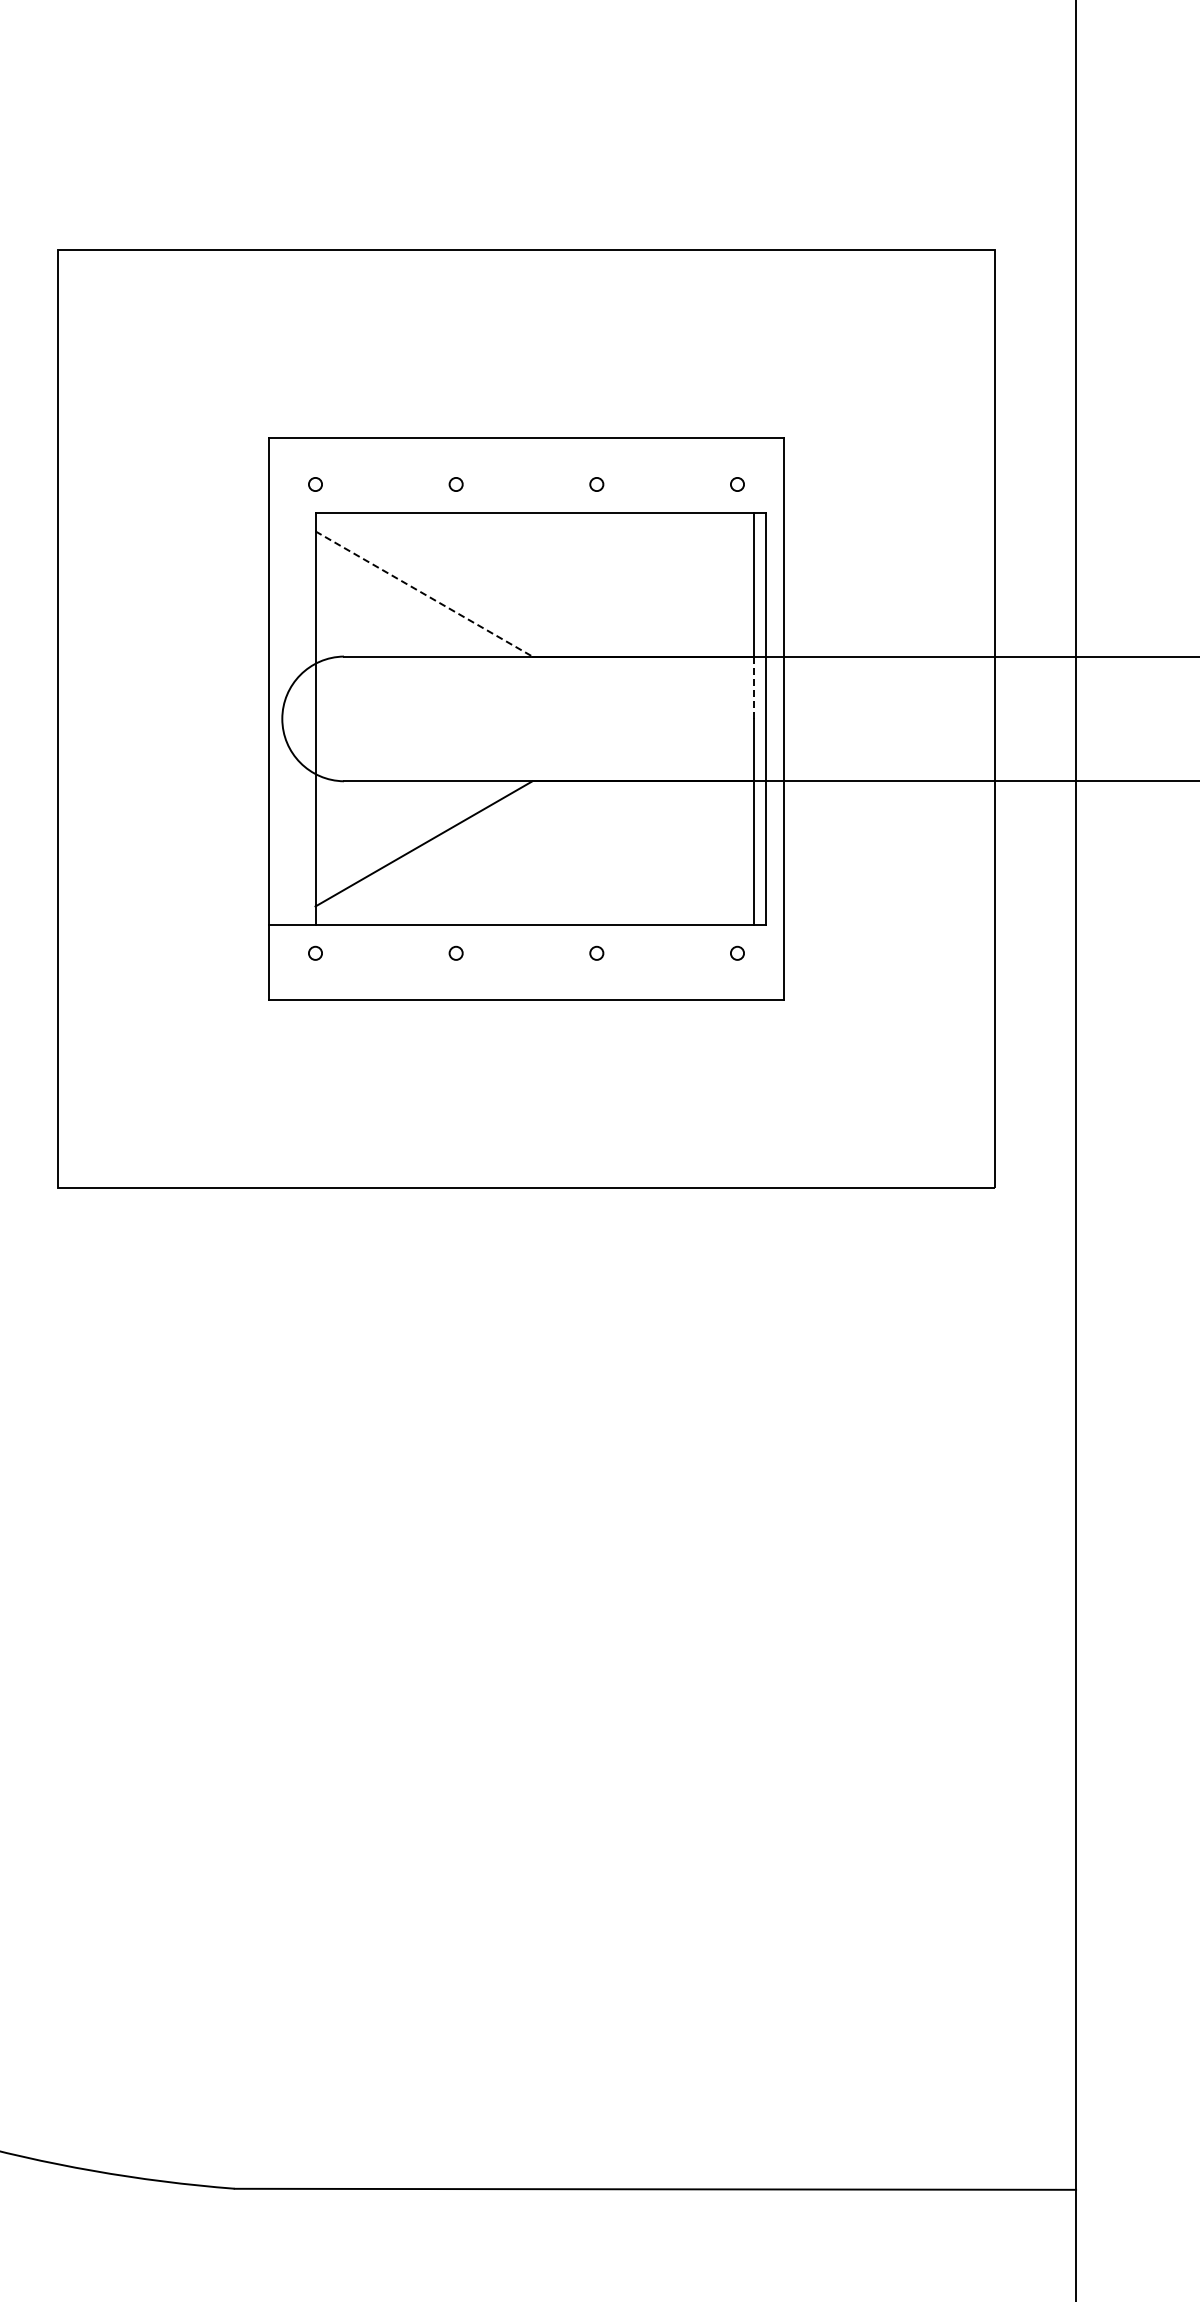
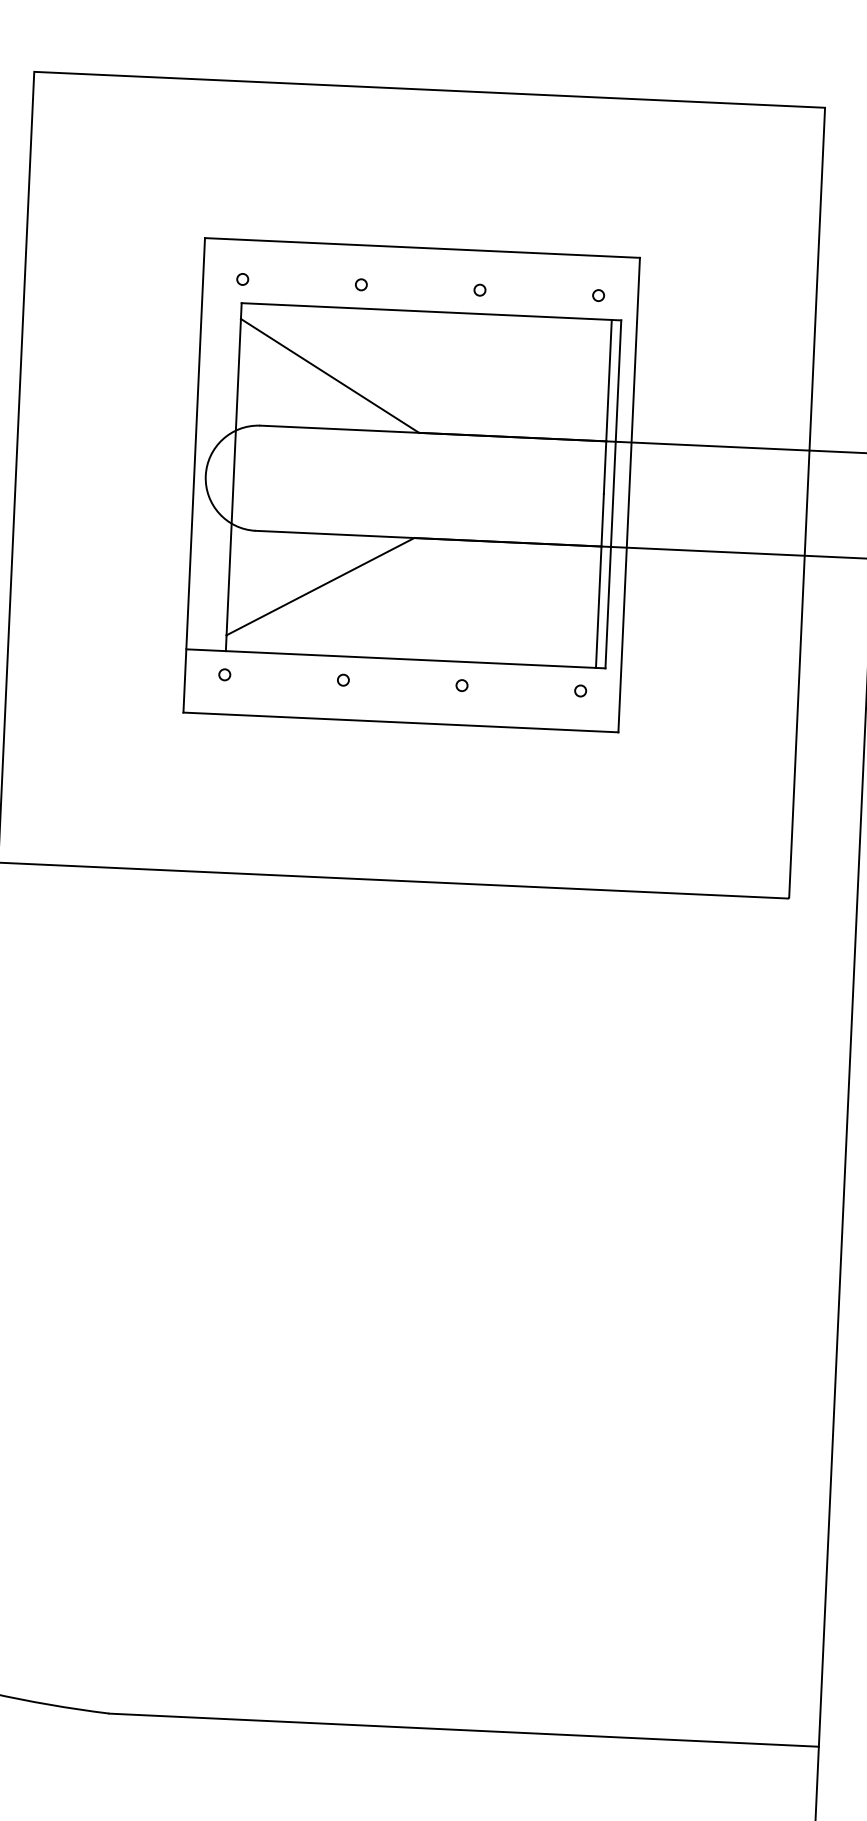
line: (424, 594) -> (330, 376), dashed -> solid
line: (754, 687) -> (605, 467), dashed -> solid

